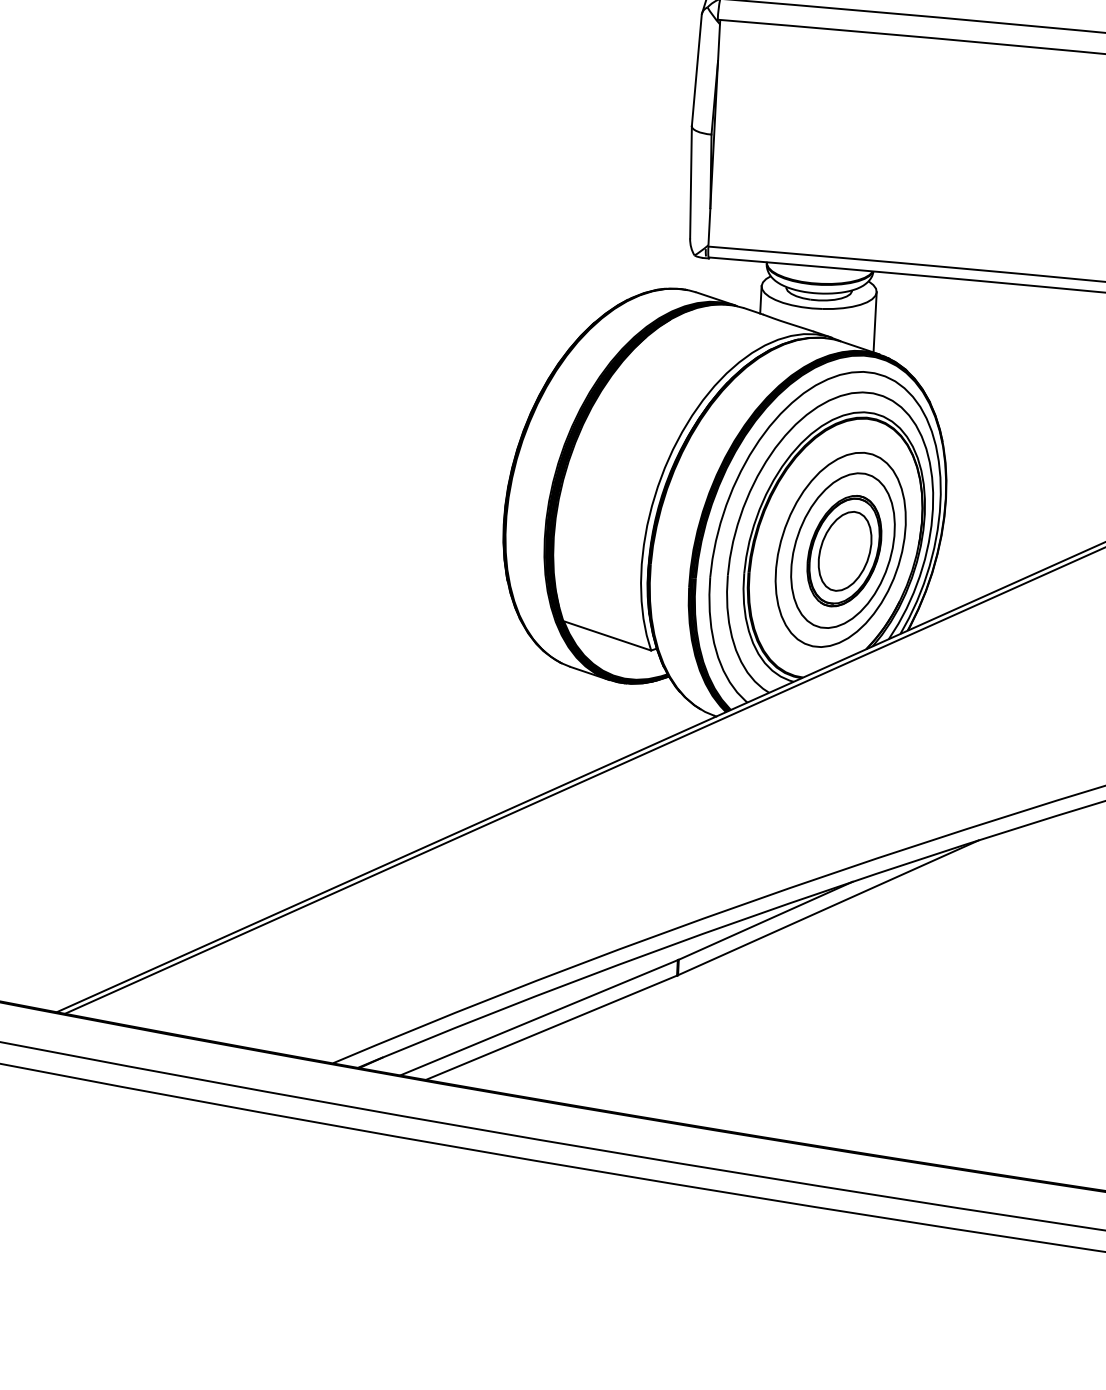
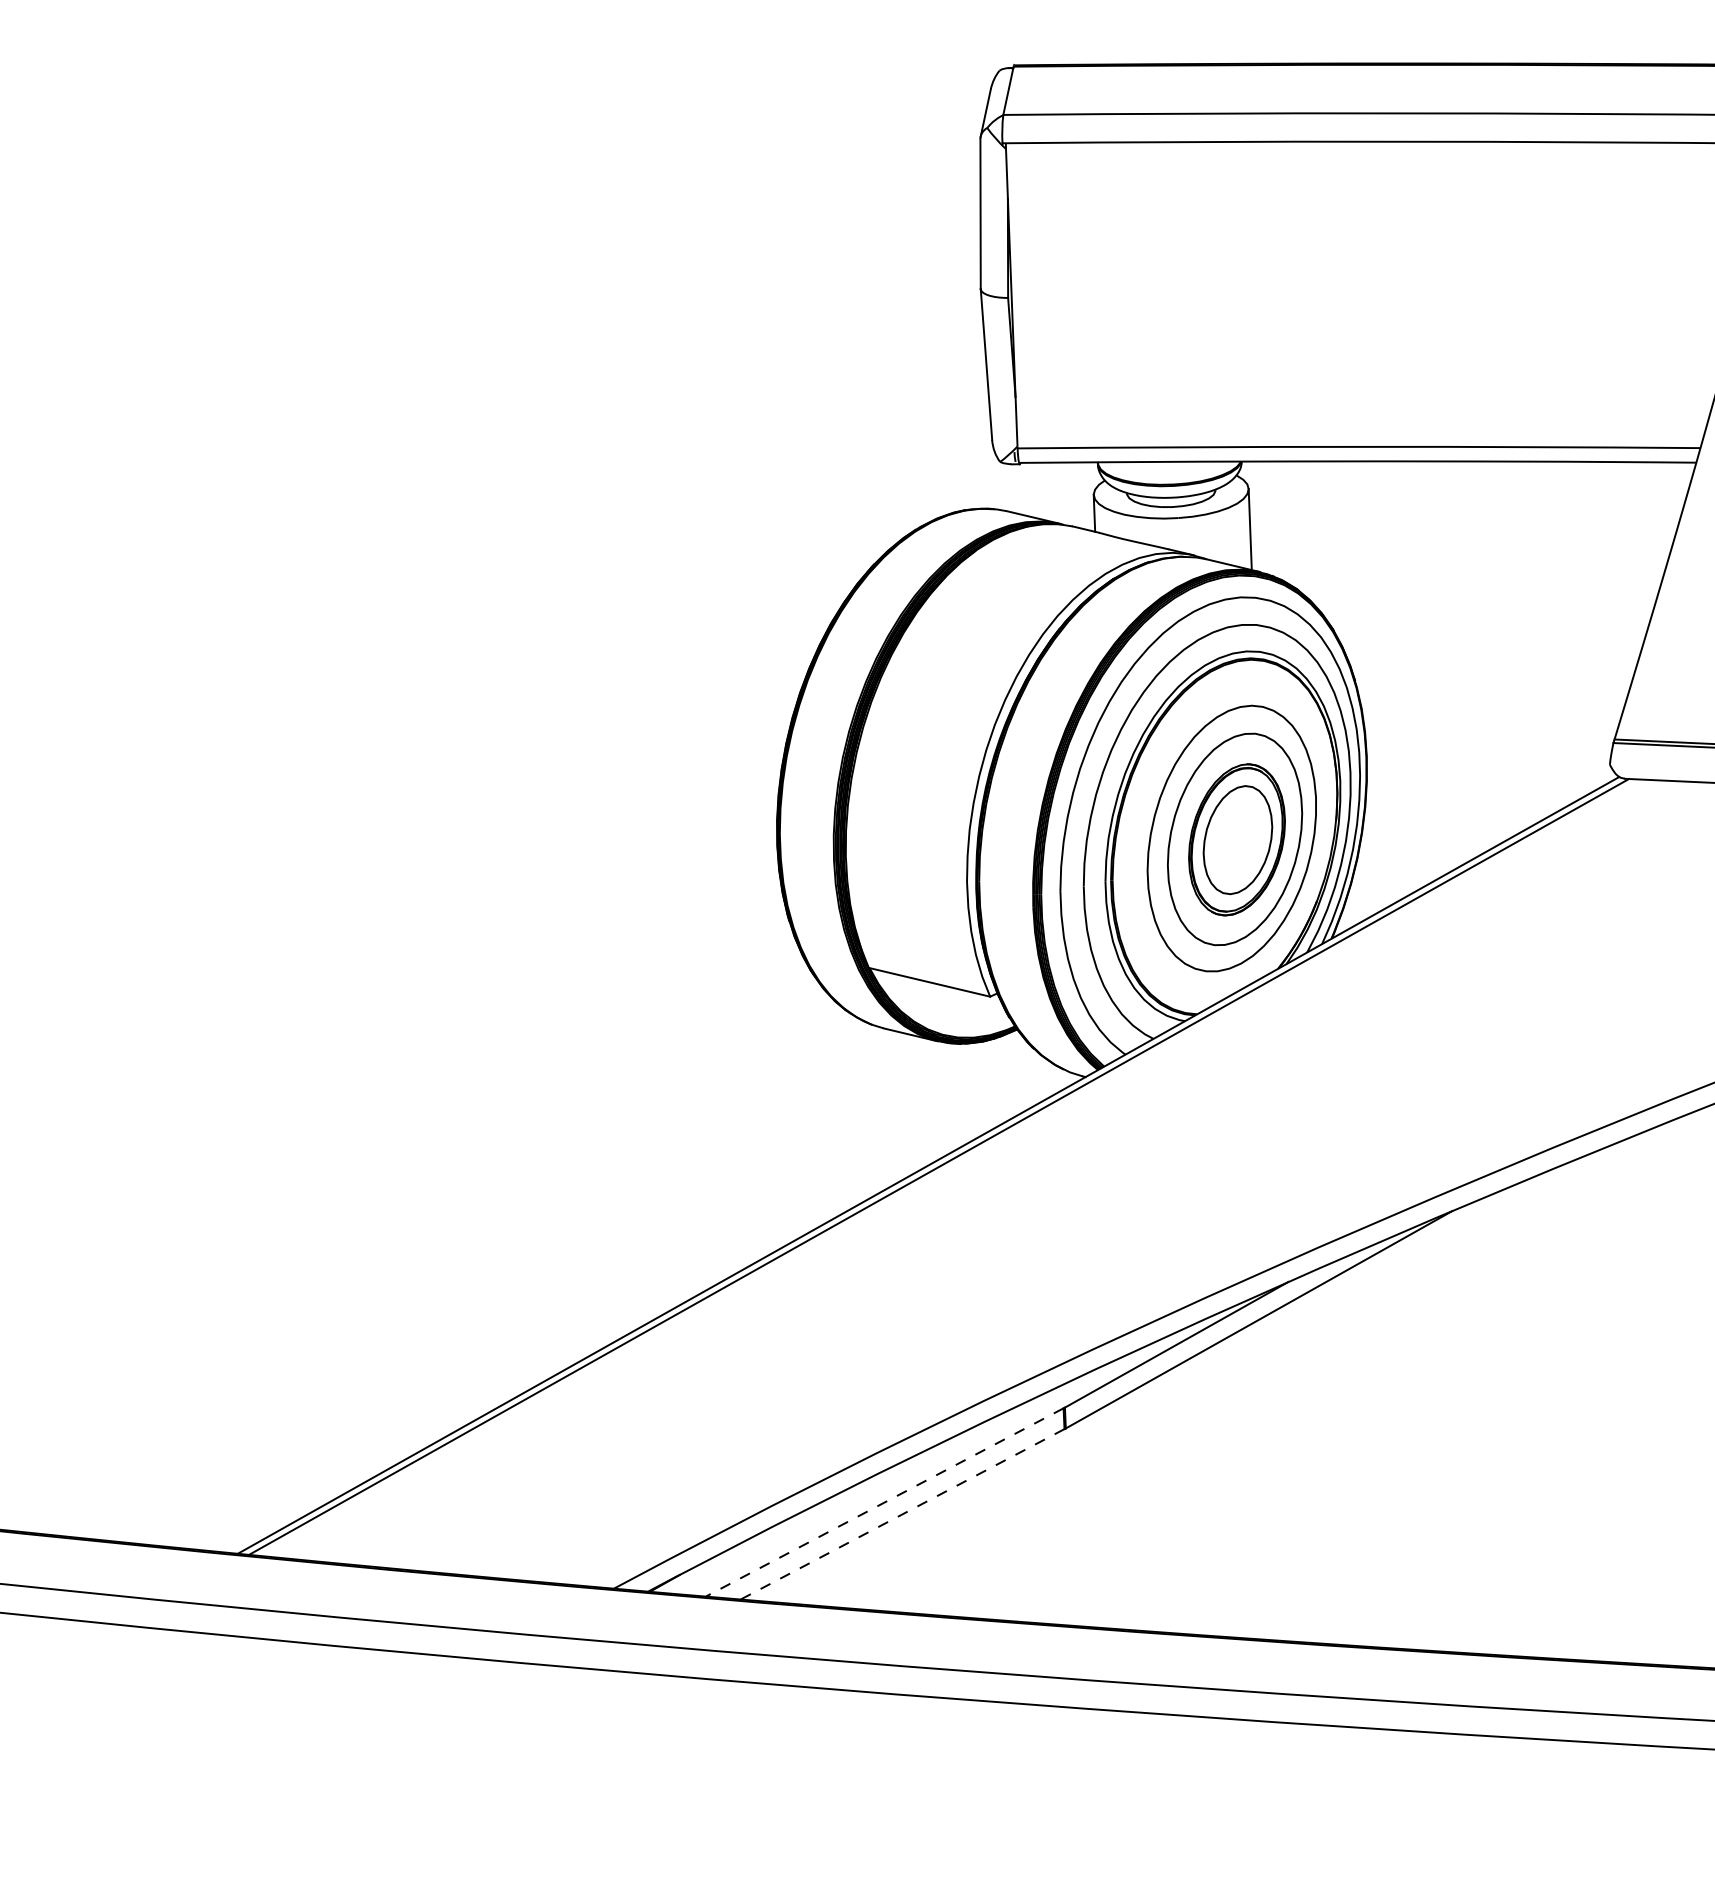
line: (538, 1017) -> (884, 1502), solid -> dashed
line: (551, 1027) -> (902, 1514), solid -> dashed

